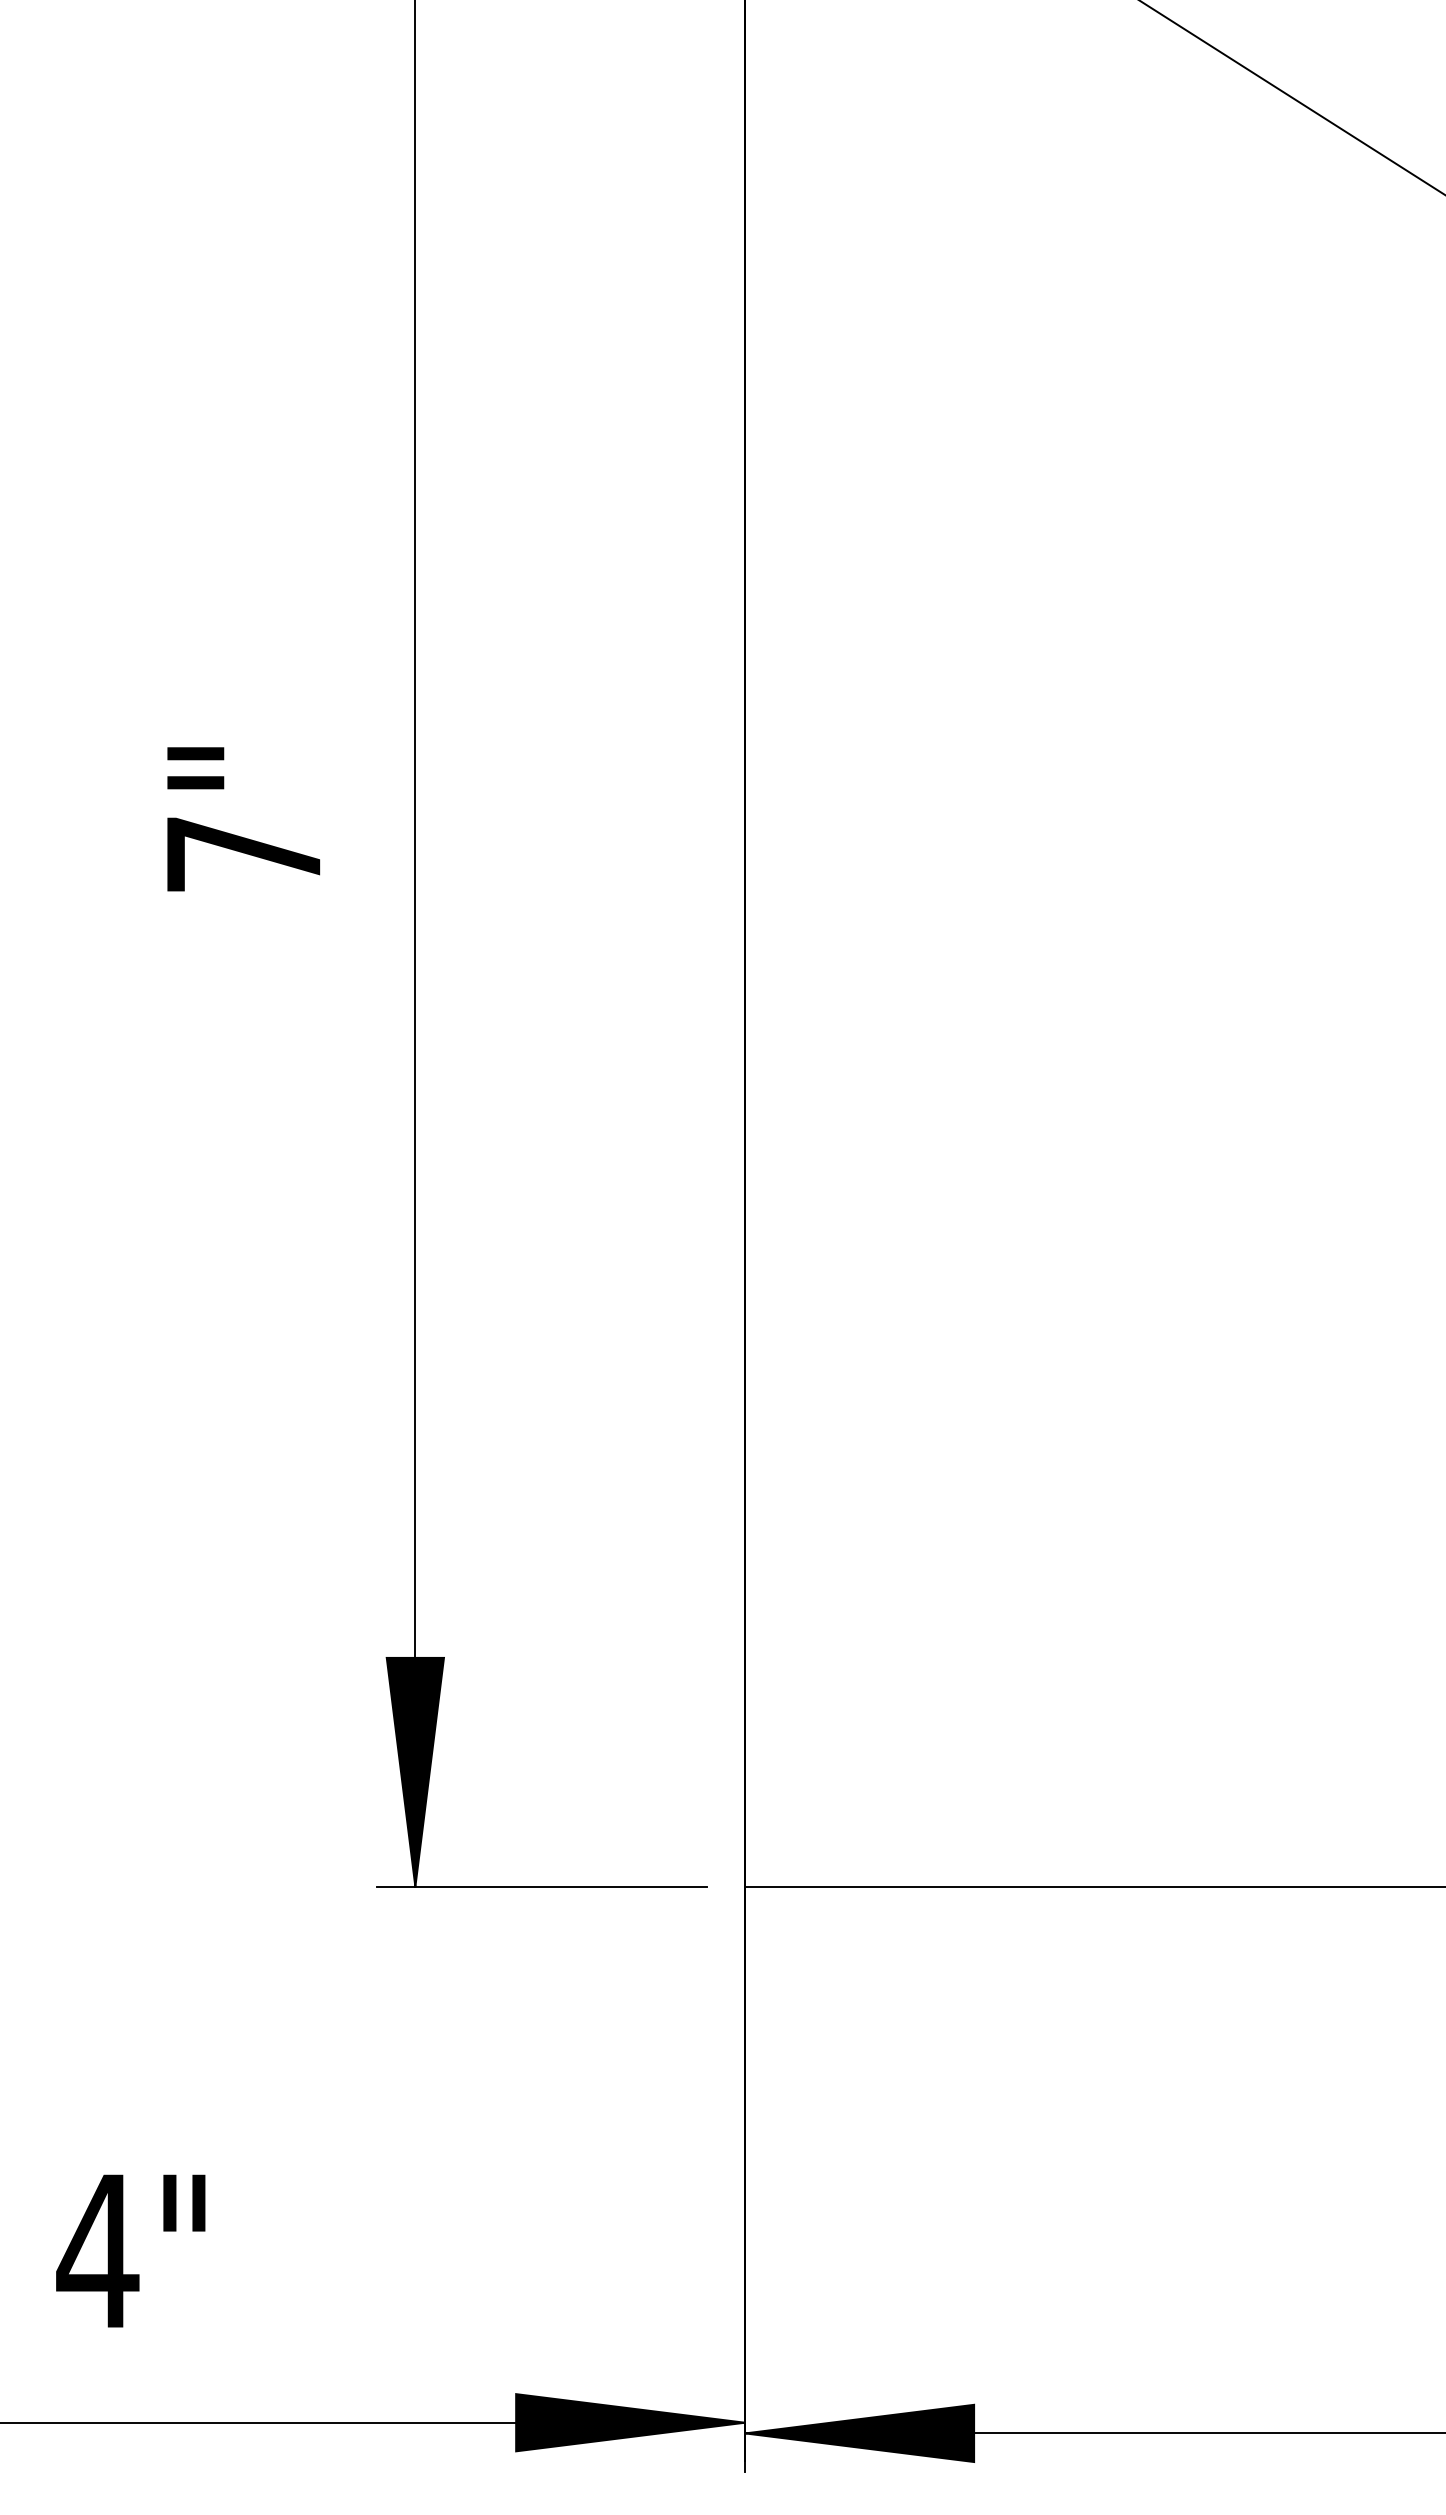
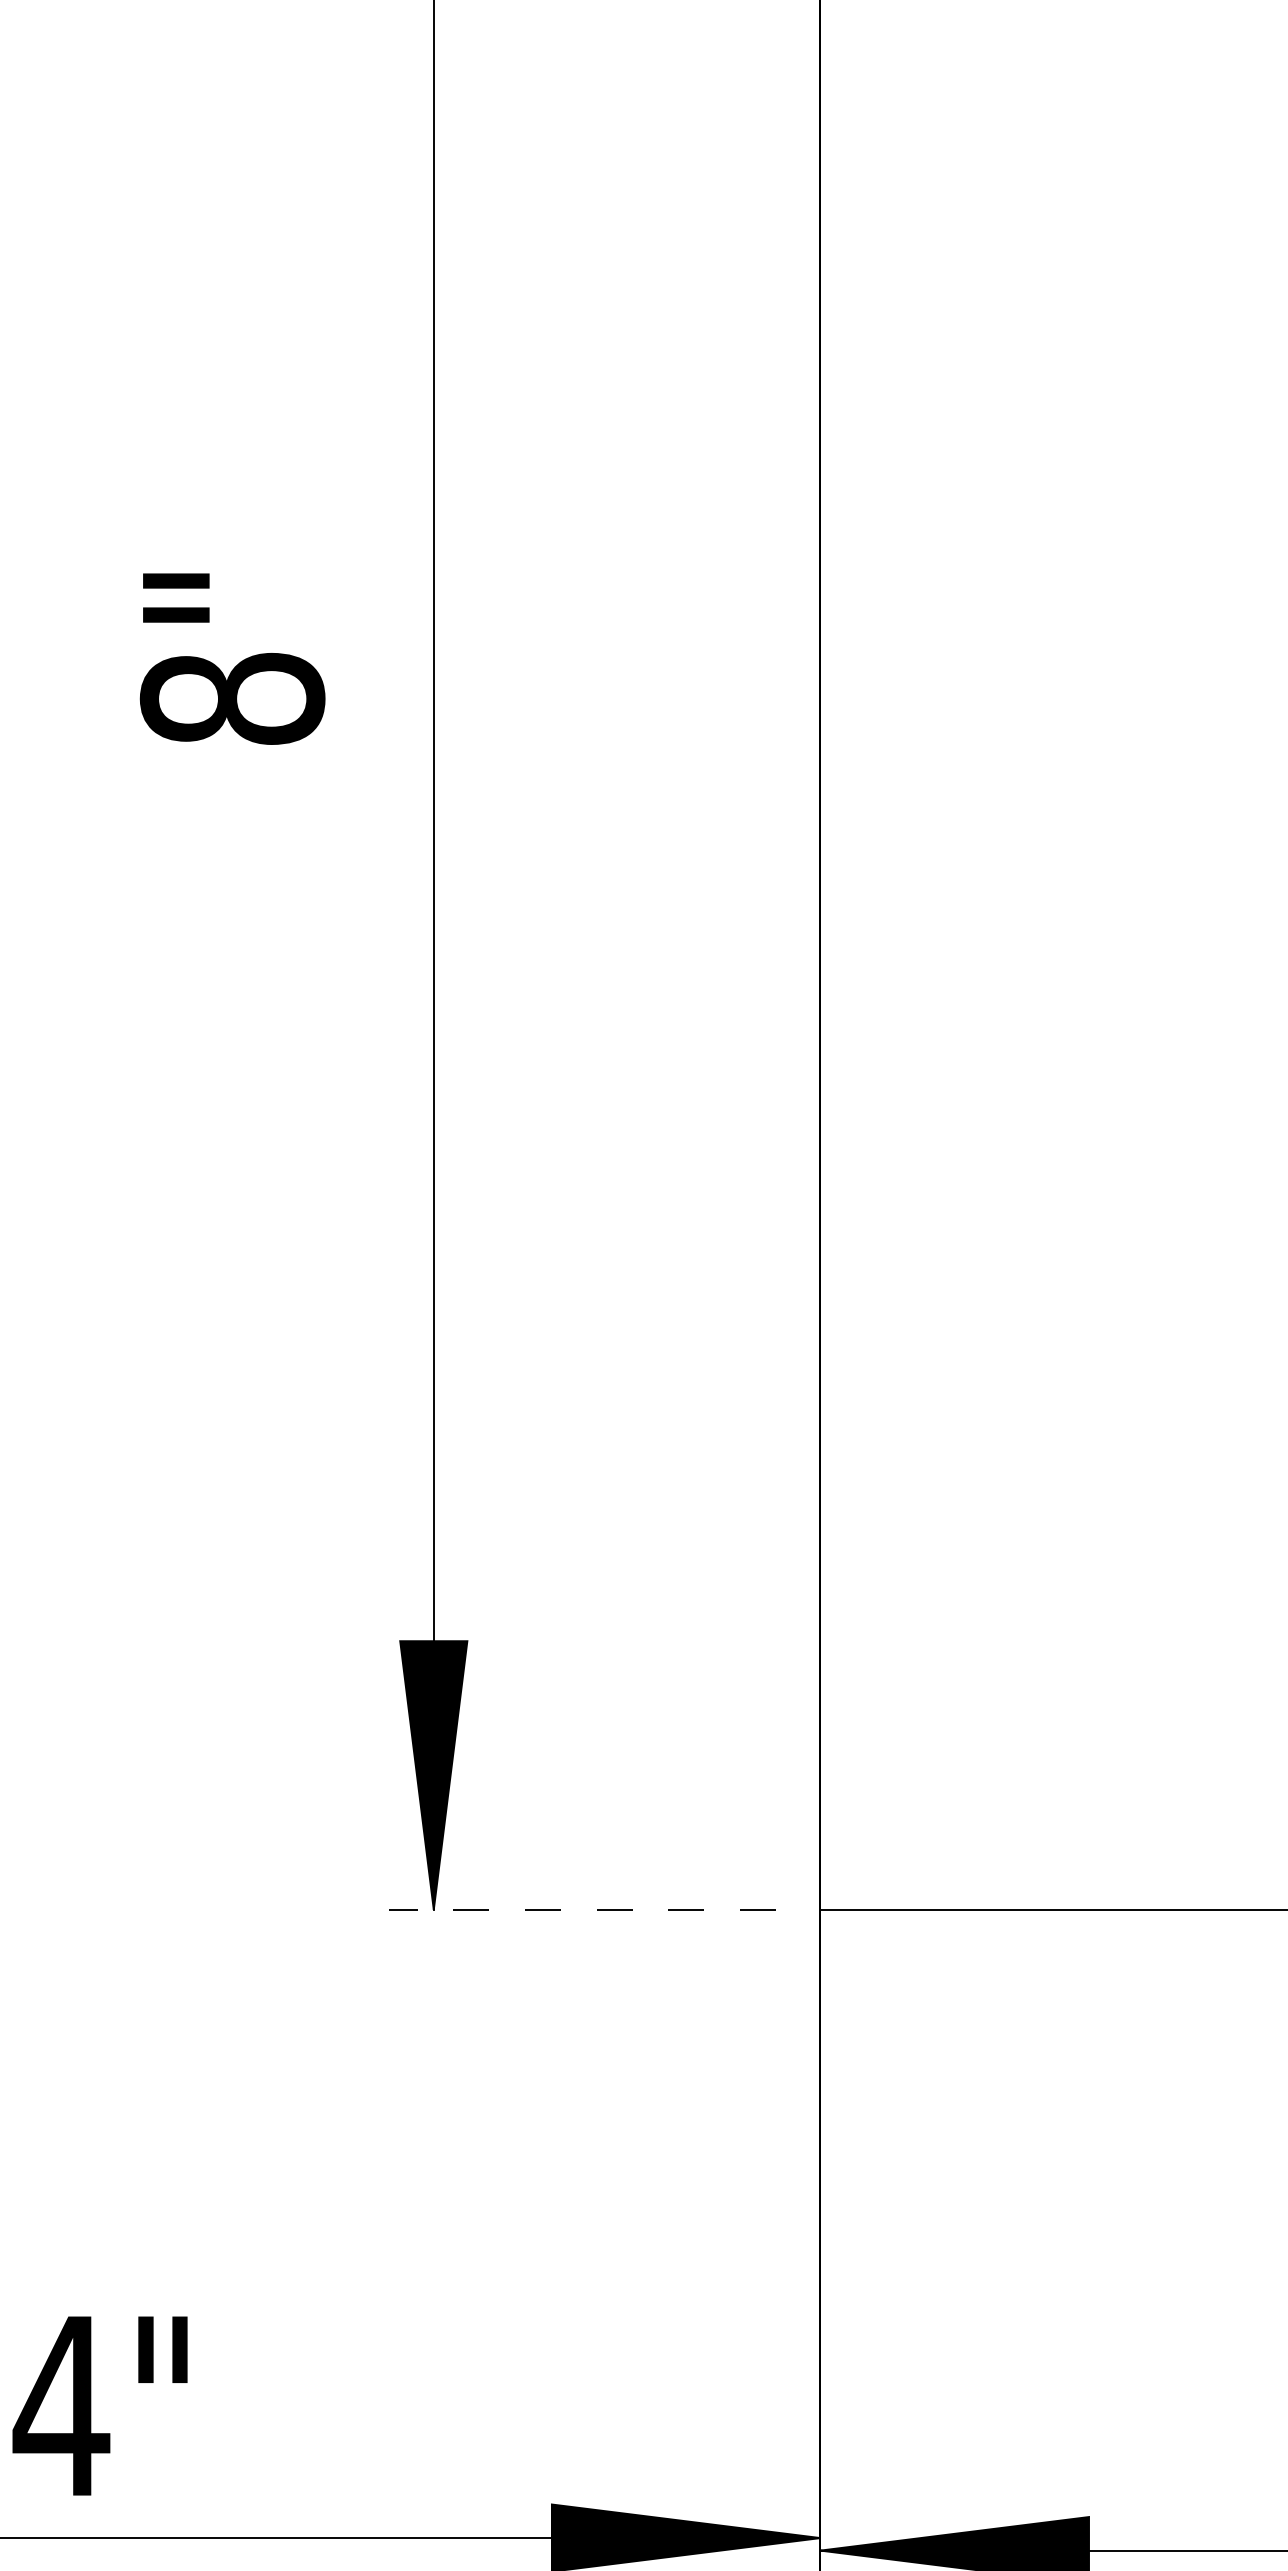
text: (243, 854) -> (232, 699), 7" -> 8"
line: (542, 1886) -> (582, 1909), solid -> dashed
text: (130, 2250) -> (99, 2405), moved

